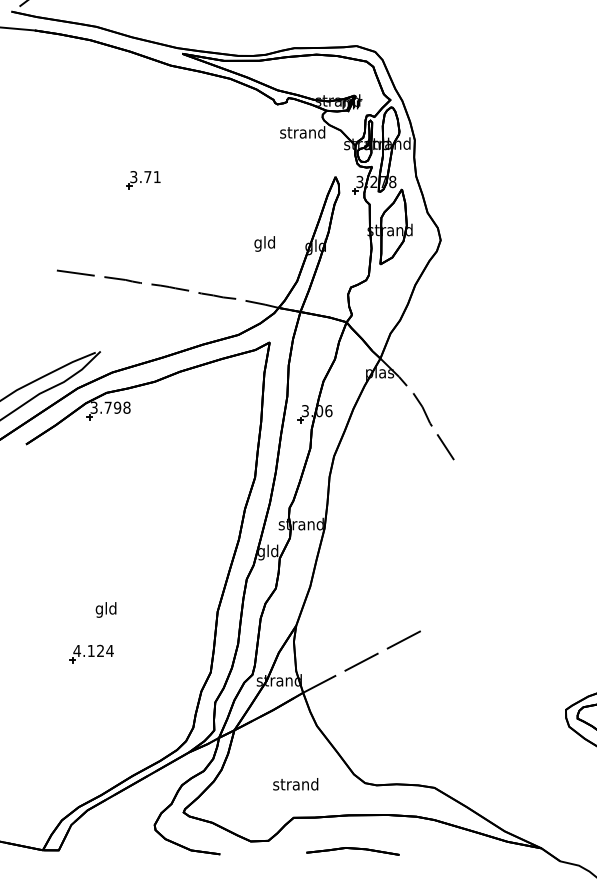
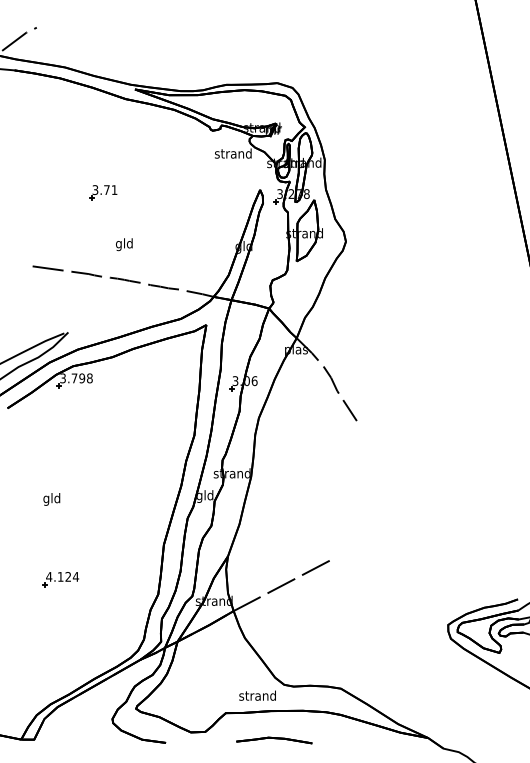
text: (264, 243) -> (124, 244), moved
text: (105, 610) -> (51, 499), moved
text: (295, 783) -> (257, 695), moved

